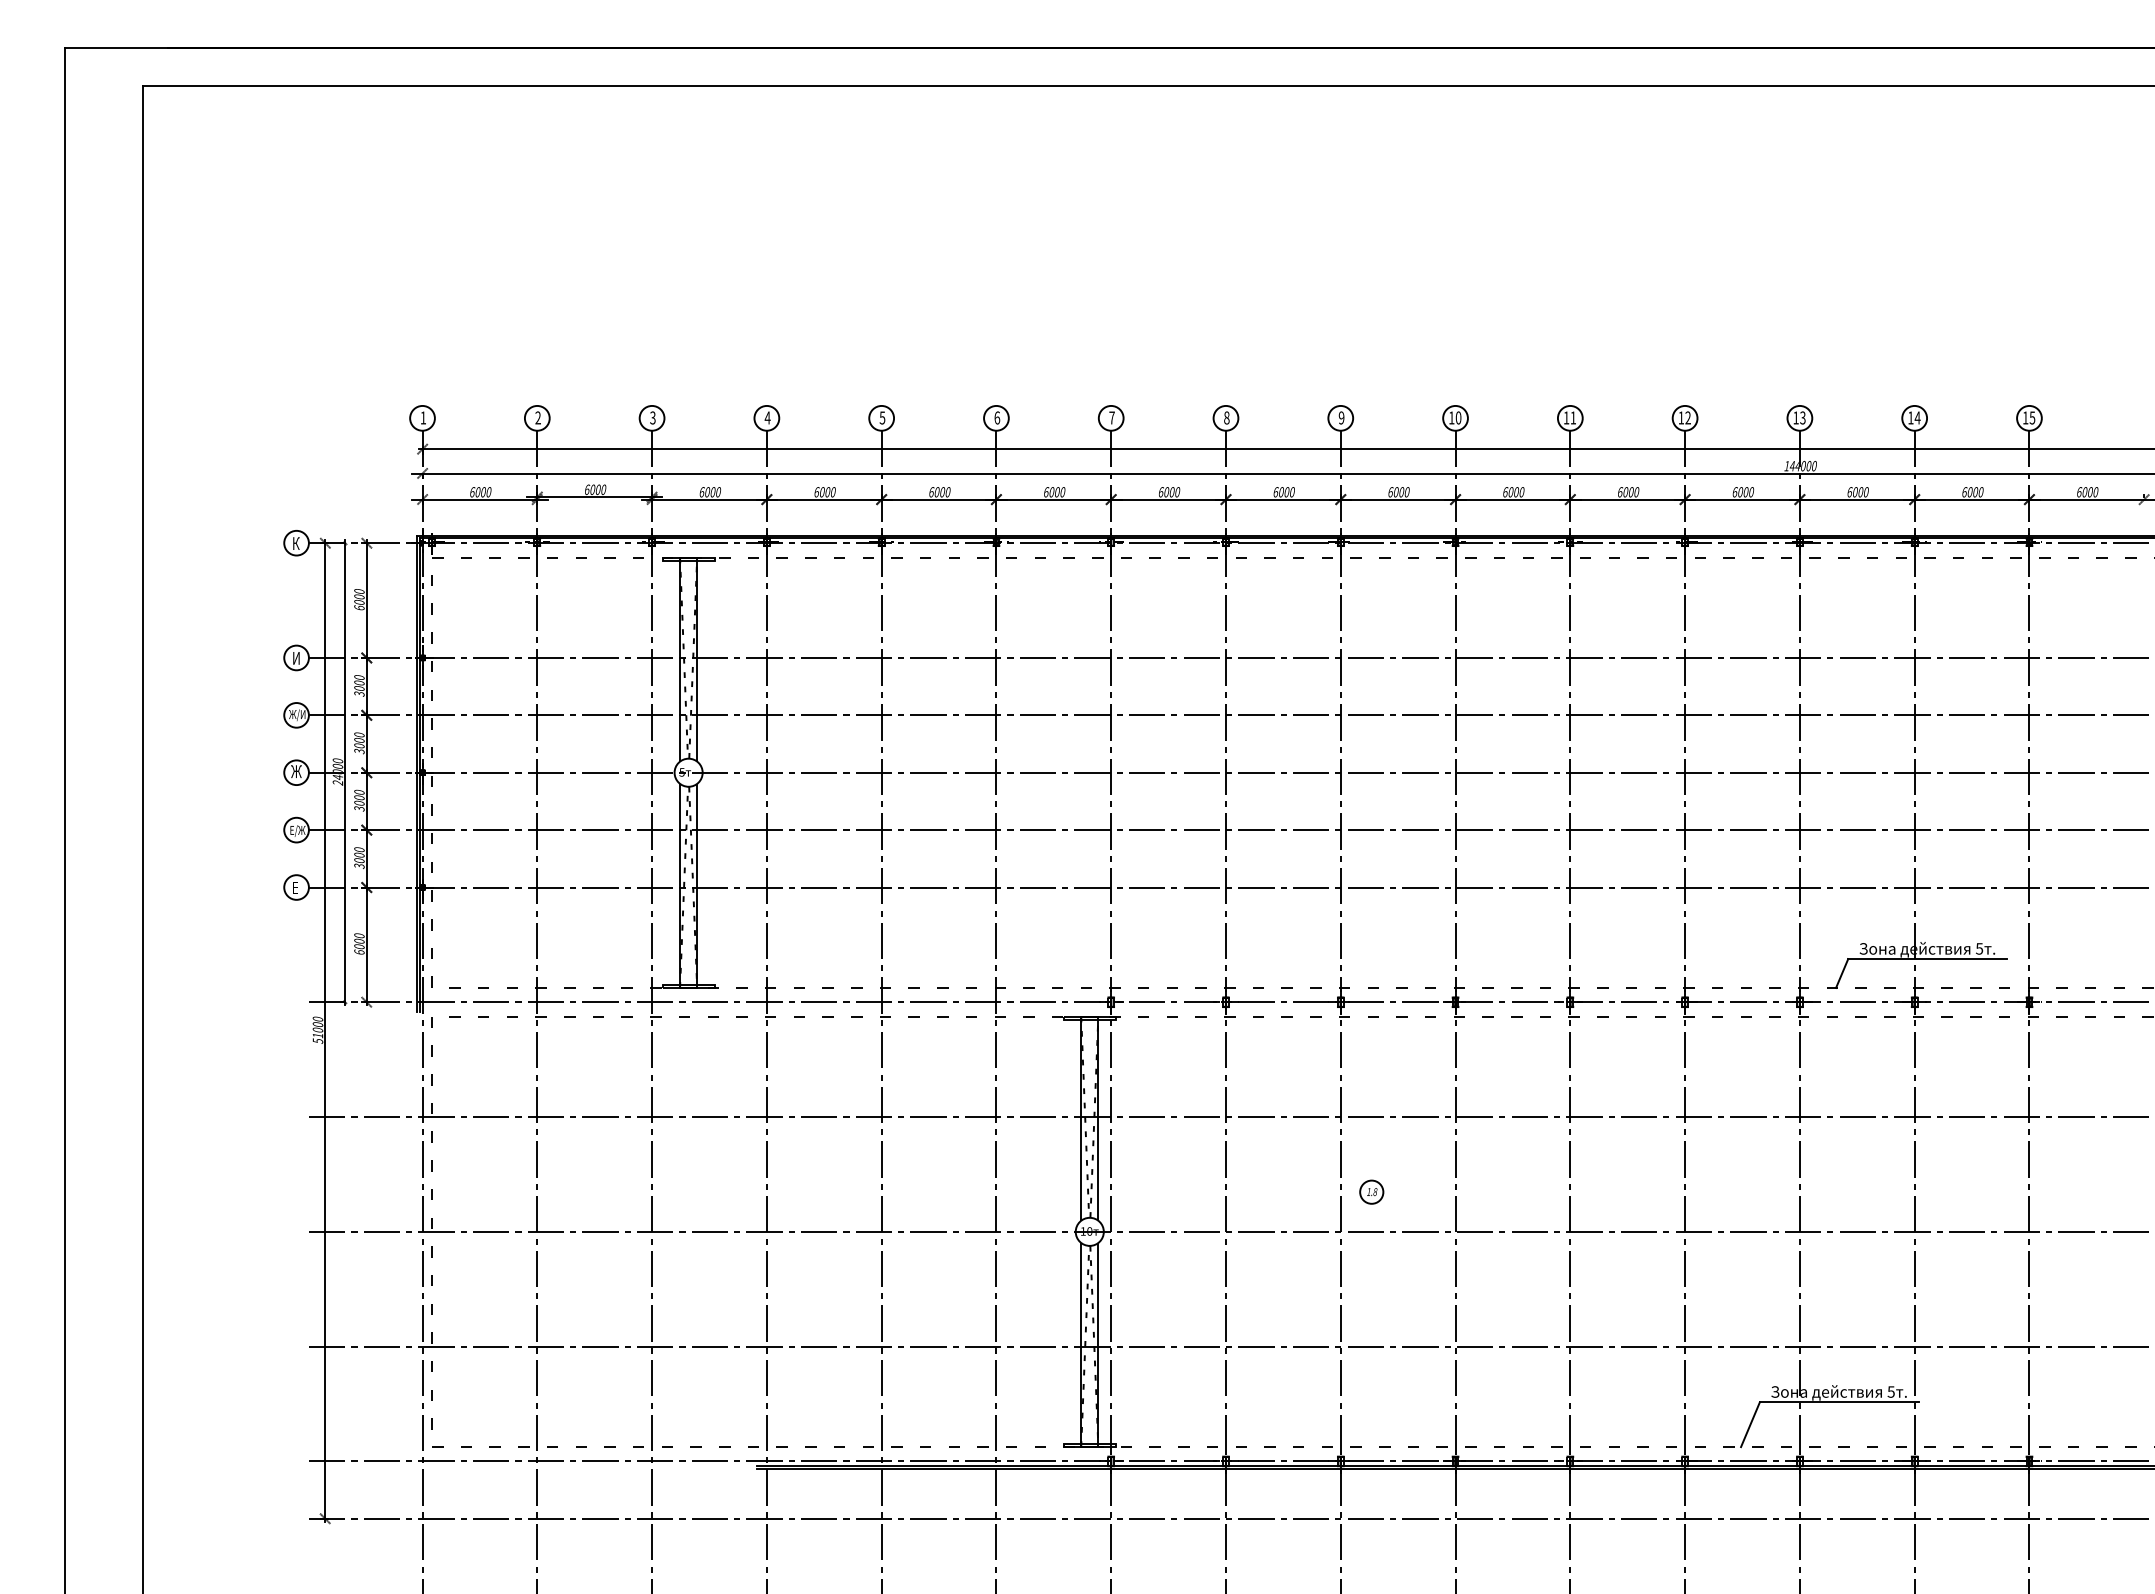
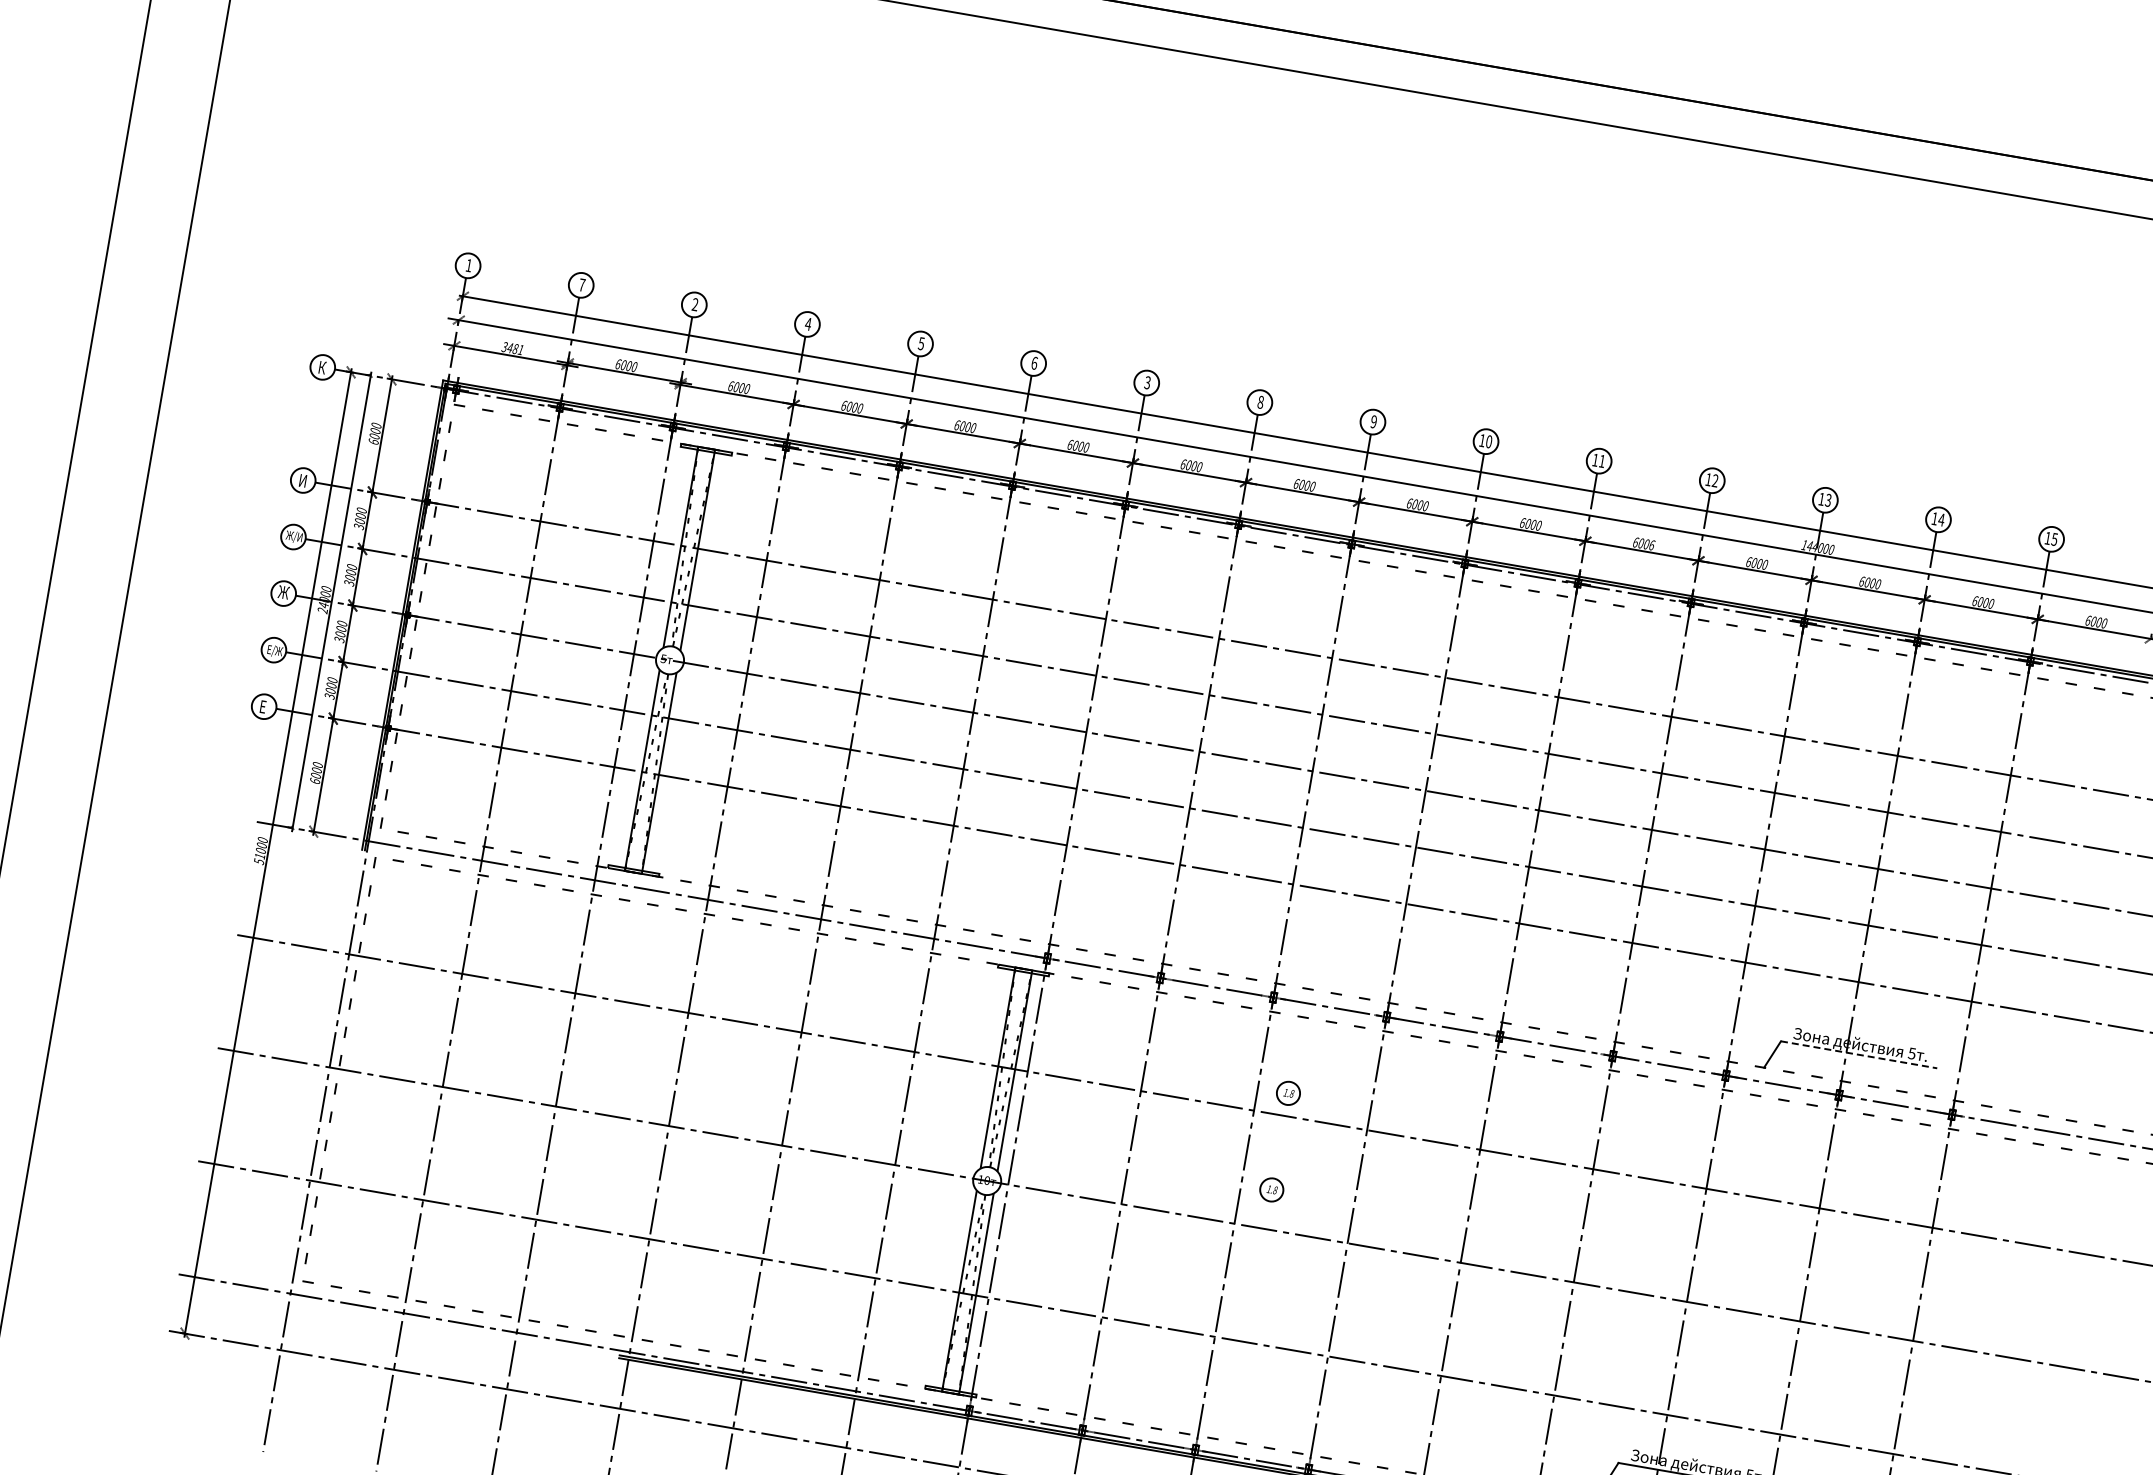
text: (537, 417) -> (581, 284), 2 -> 7
text: (1111, 417) -> (1147, 382), 7 -> 3
text: (652, 418) -> (694, 305), 3 -> 2
text: (480, 492) -> (512, 348), 6000 -> 3481
text: (1636, 492) -> (1651, 545), 6000 -> 6006
line: (1928, 959) -> (1860, 1055), solid -> dashed
part: (1371, 1093) -> (1288, 1092), added

